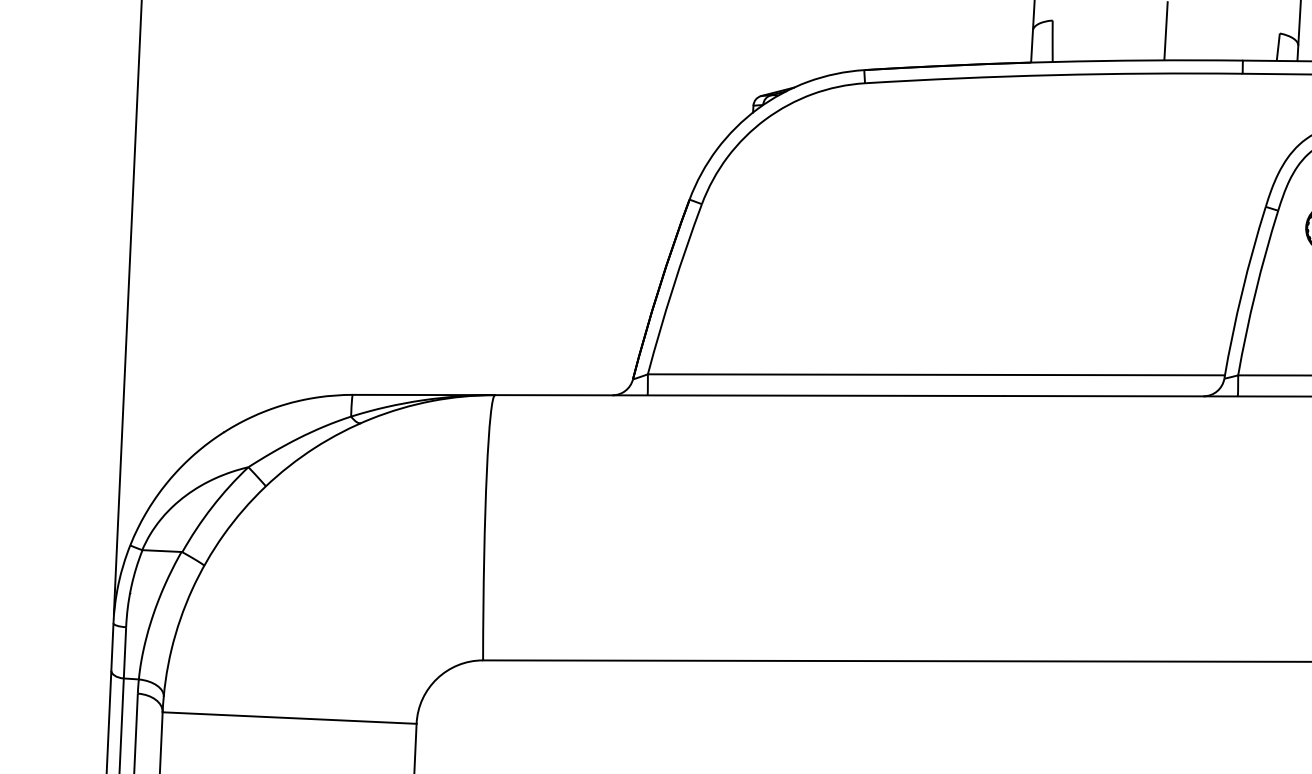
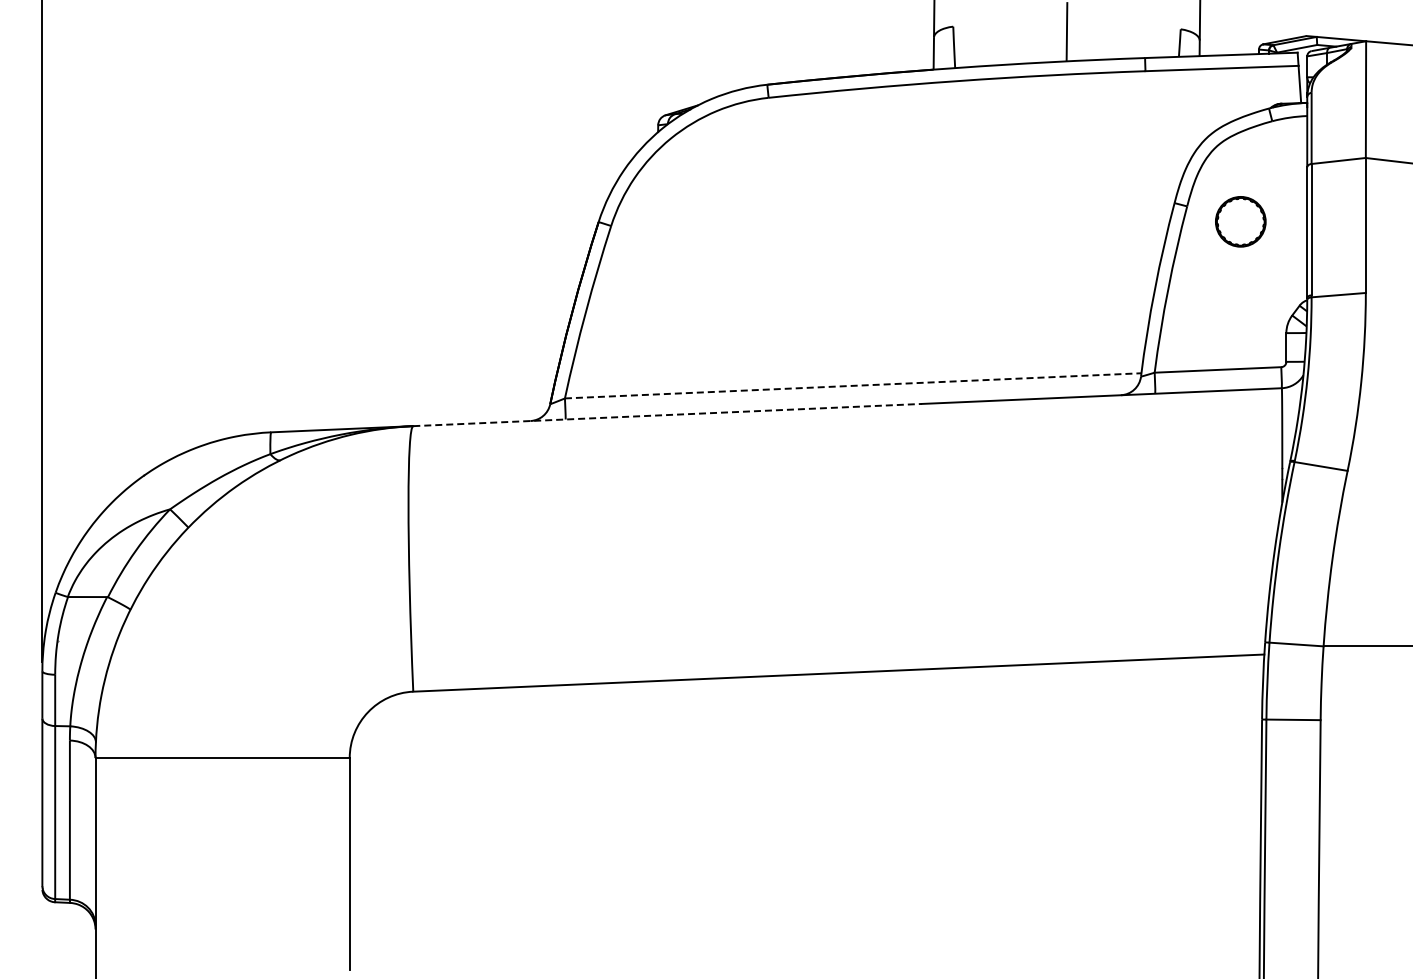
line: (936, 374) -> (853, 385), solid -> dashed
line: (749, 396) -> (667, 415), solid -> dashed

